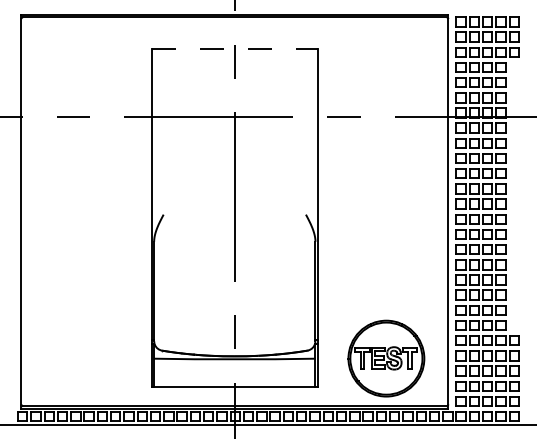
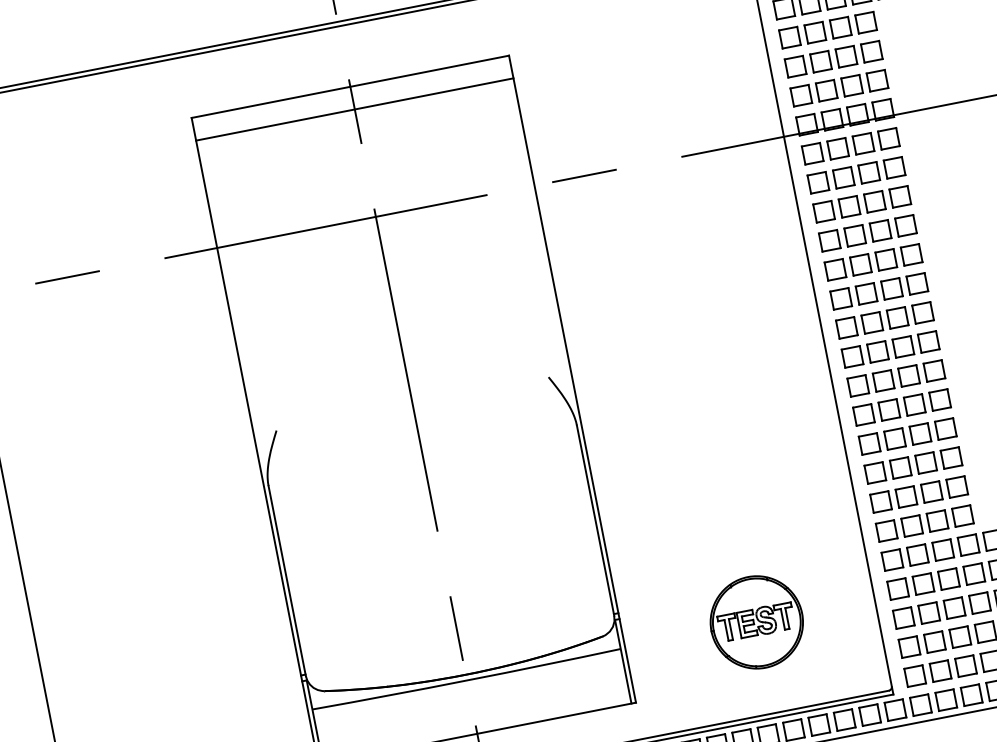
line: (235, 48) -> (351, 86), dashed -> solid
line: (234, 60) -> (354, 109), added
part: (386, 358) -> (756, 621), size x0.62

